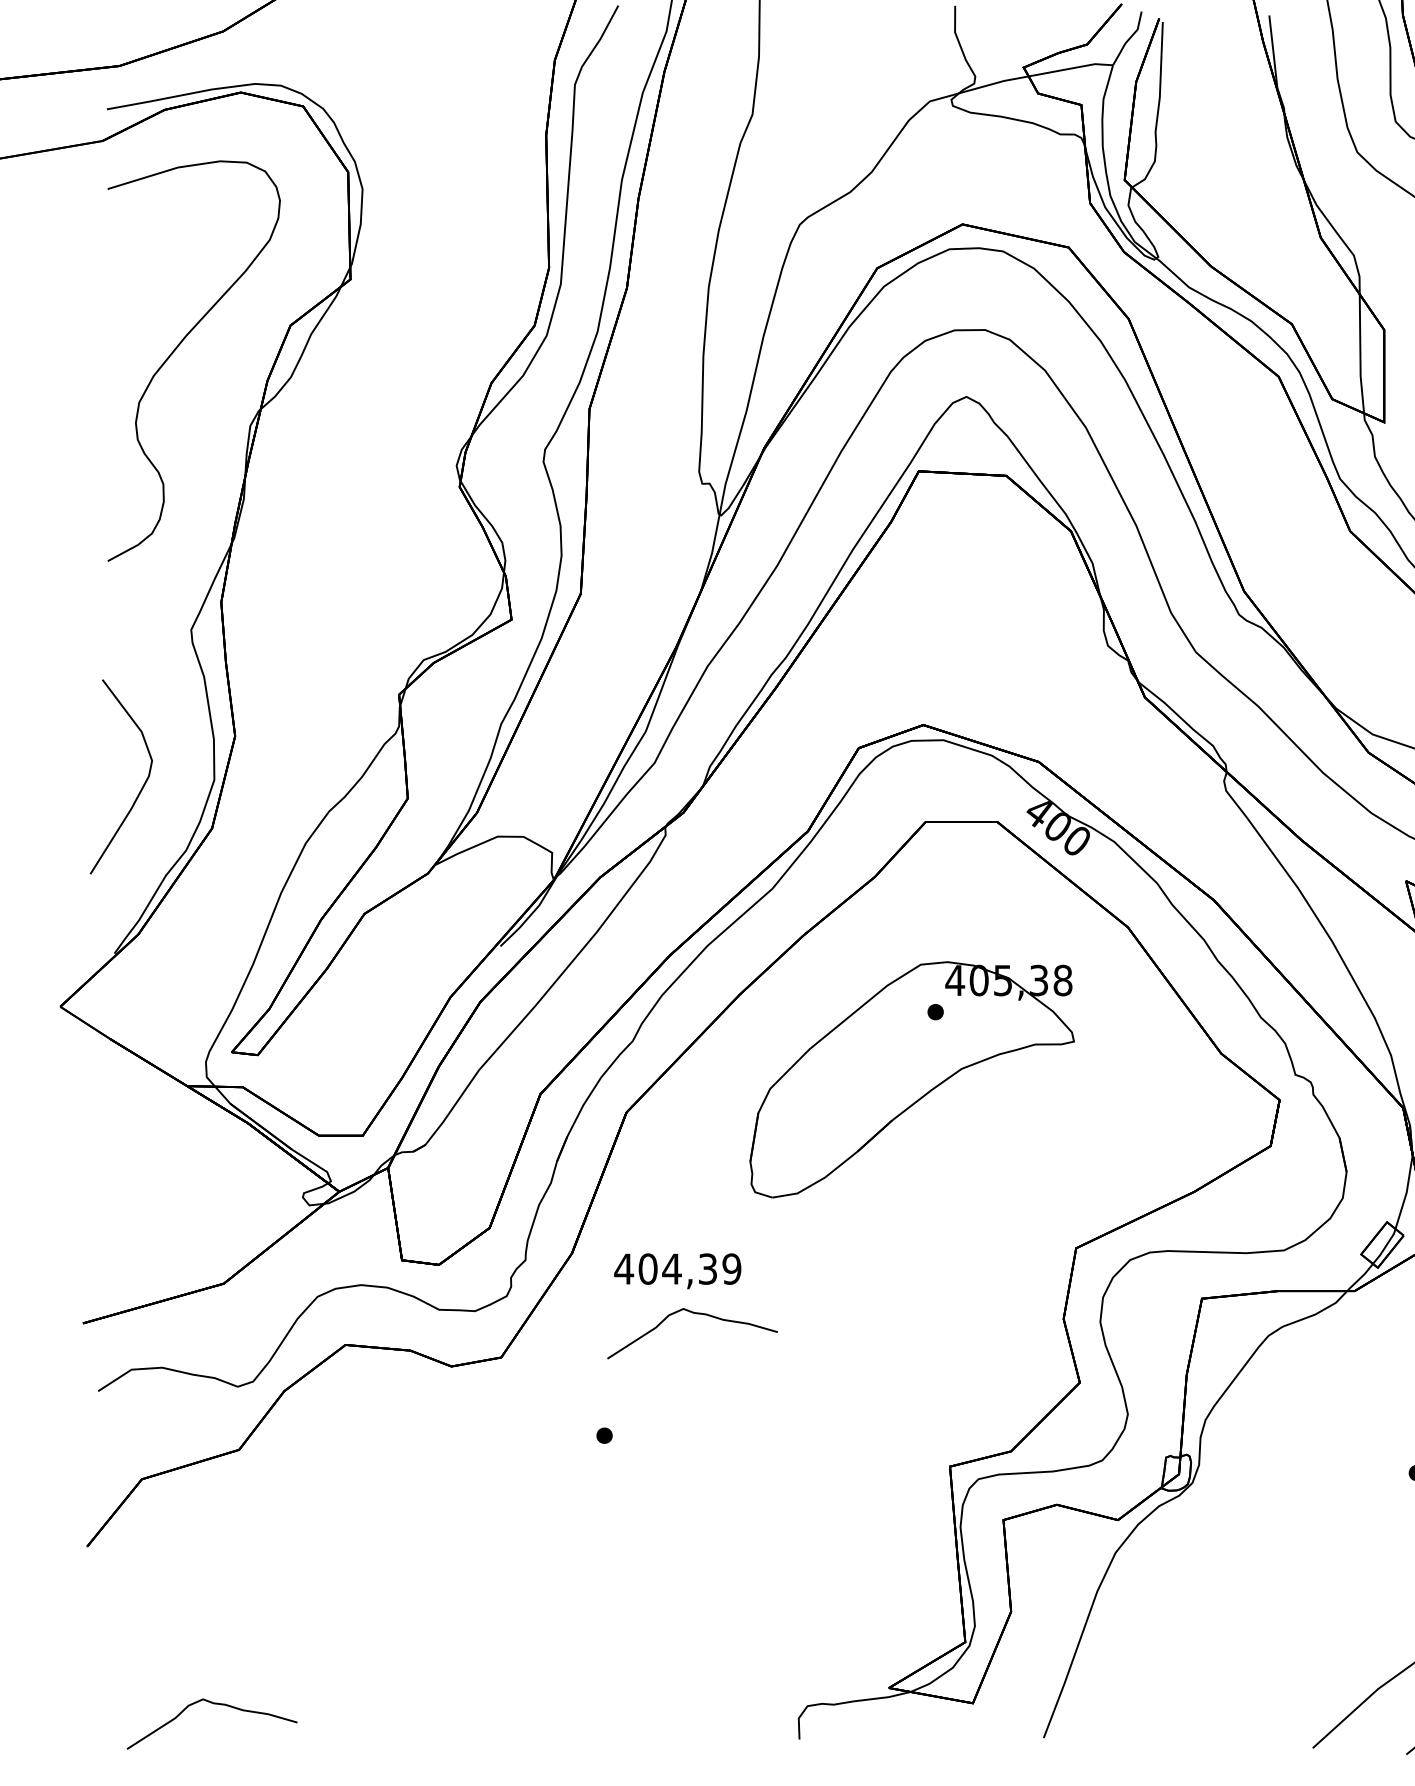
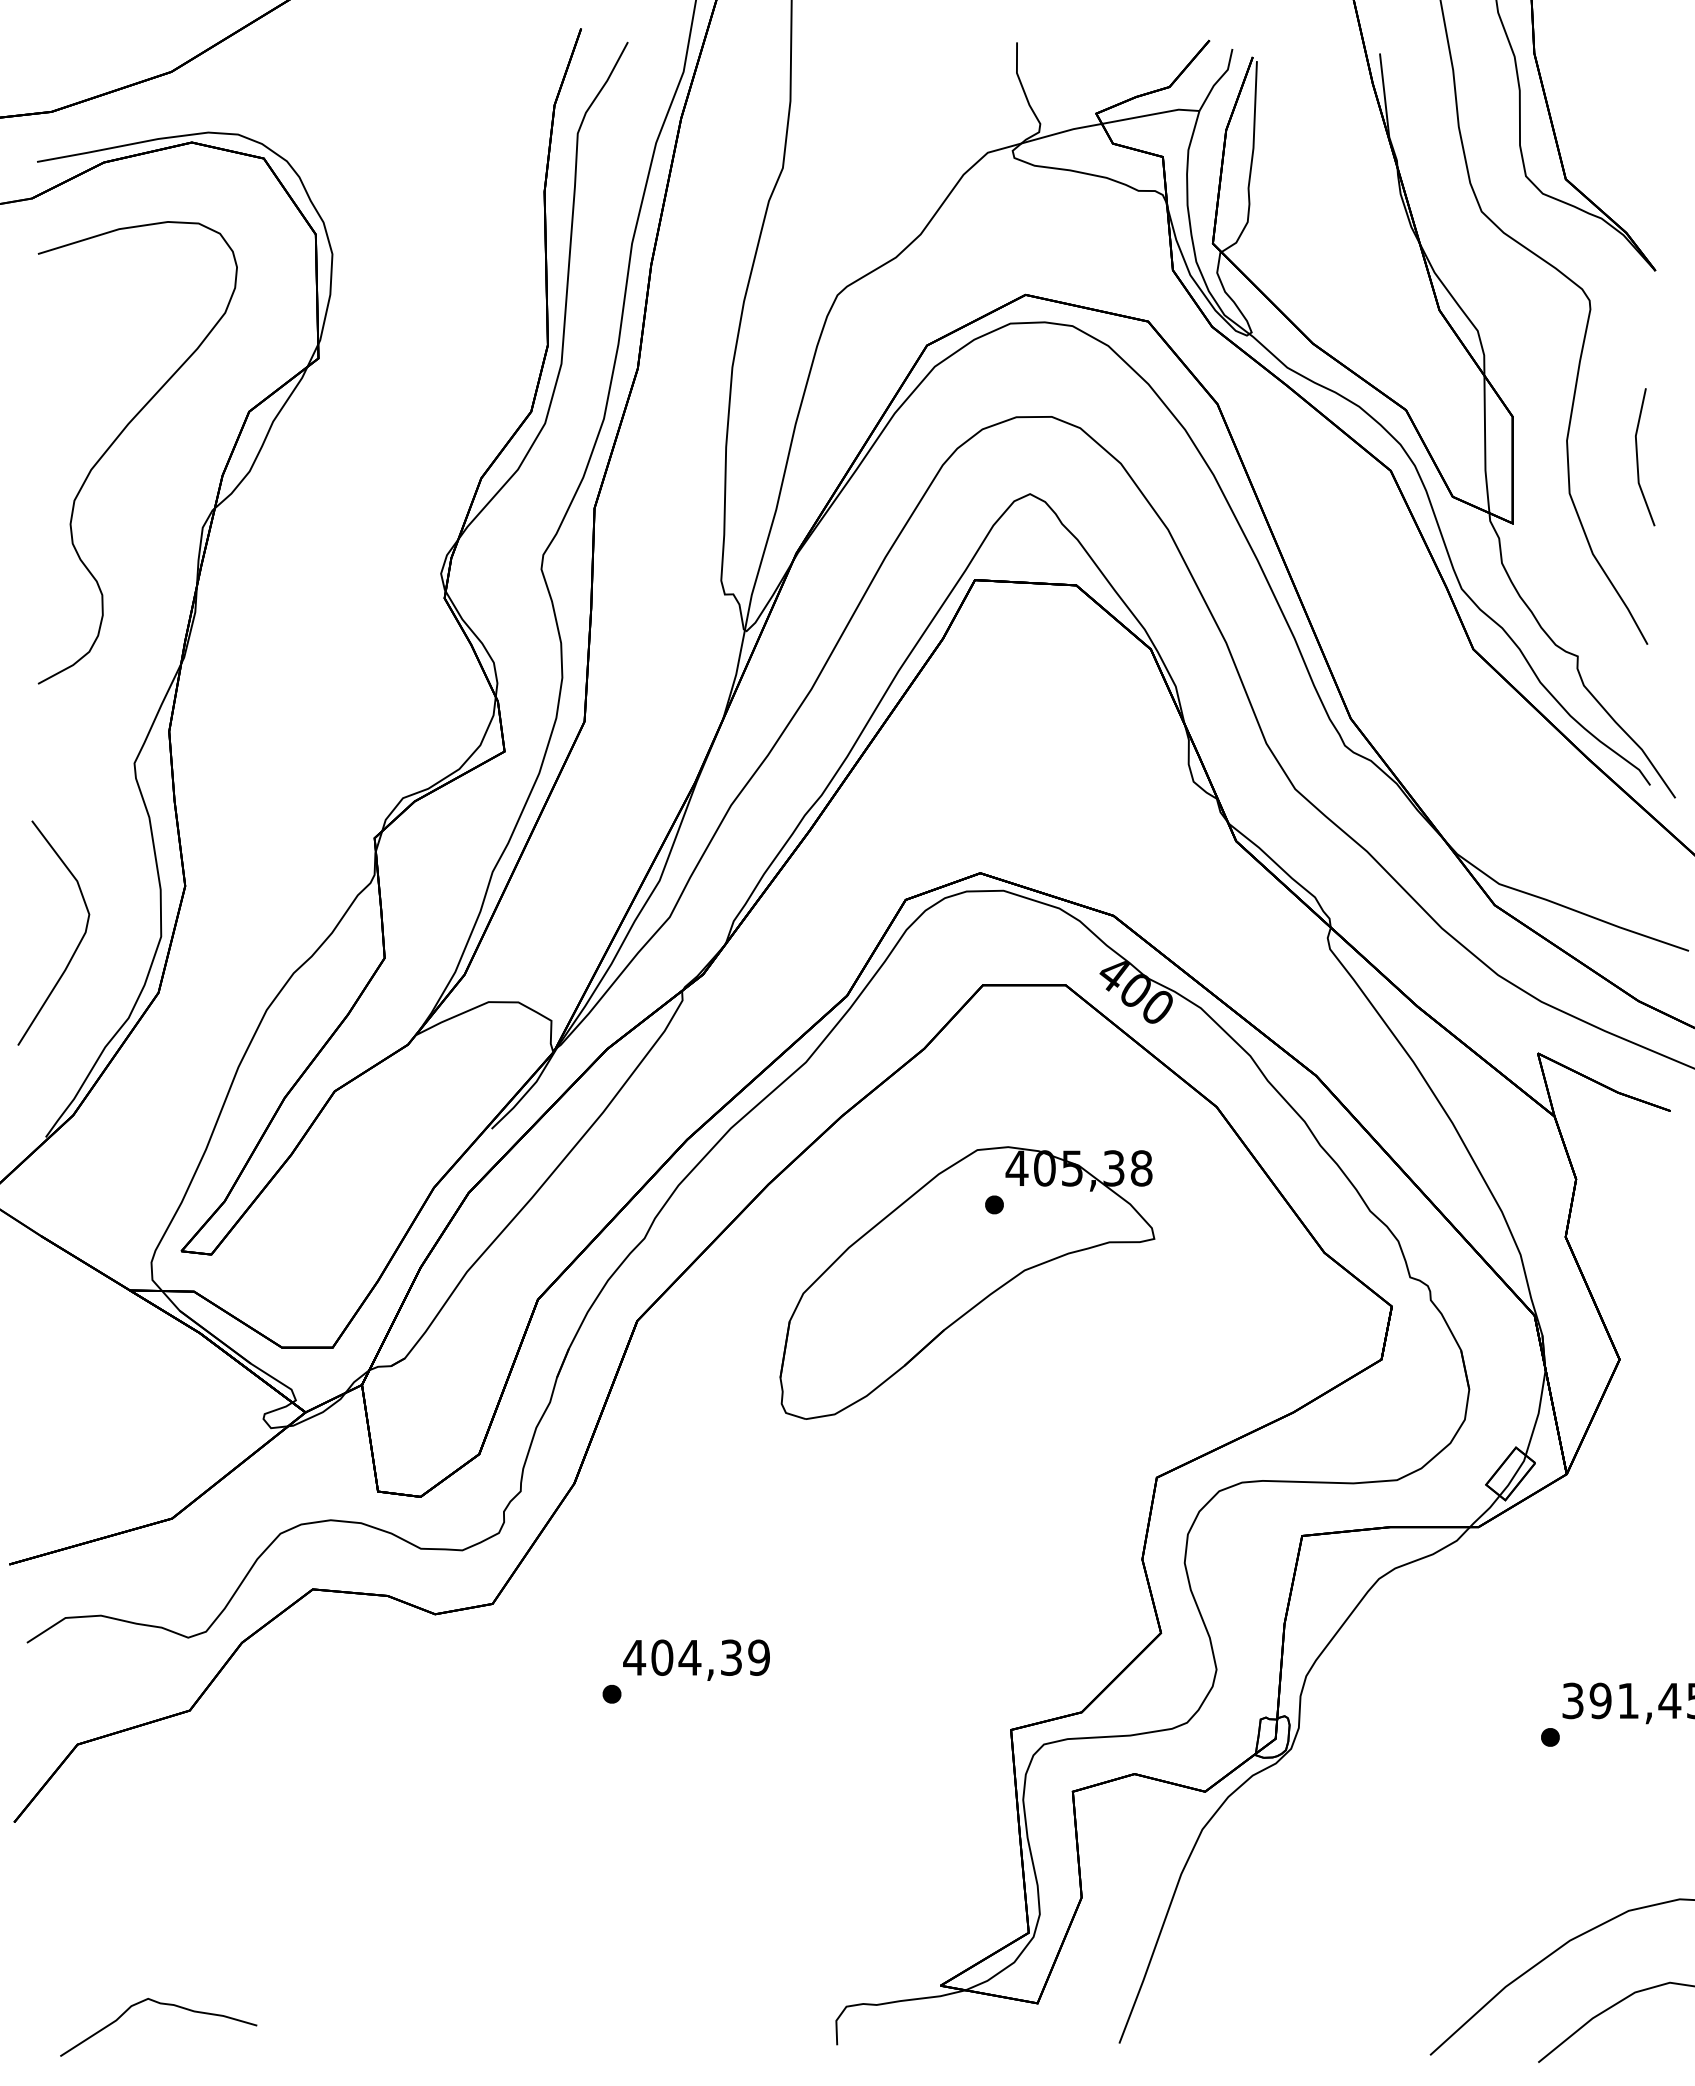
text: (677, 1270) -> (696, 1659), moved
part: (694, 1313) -> (715, 1553), removed

